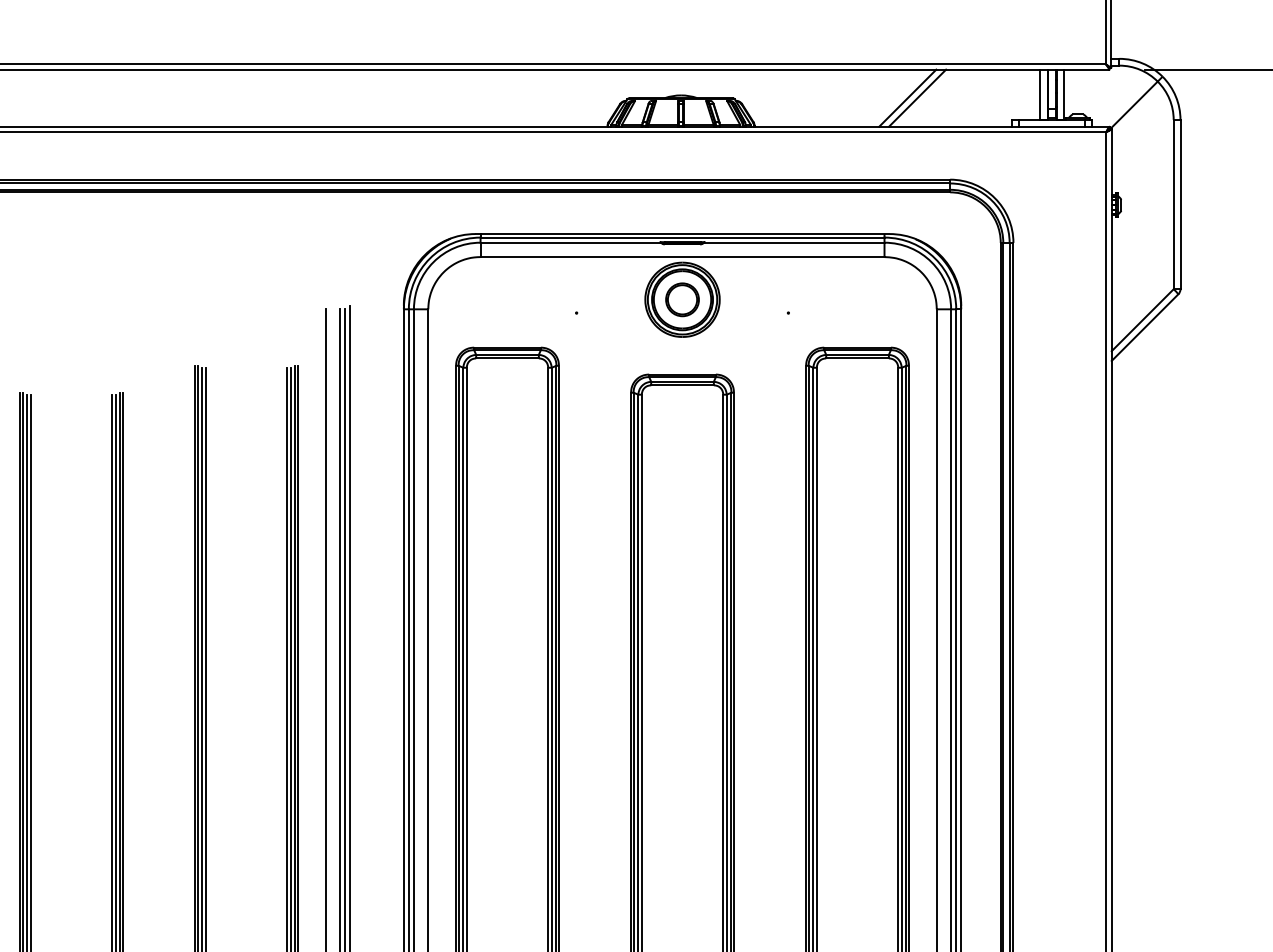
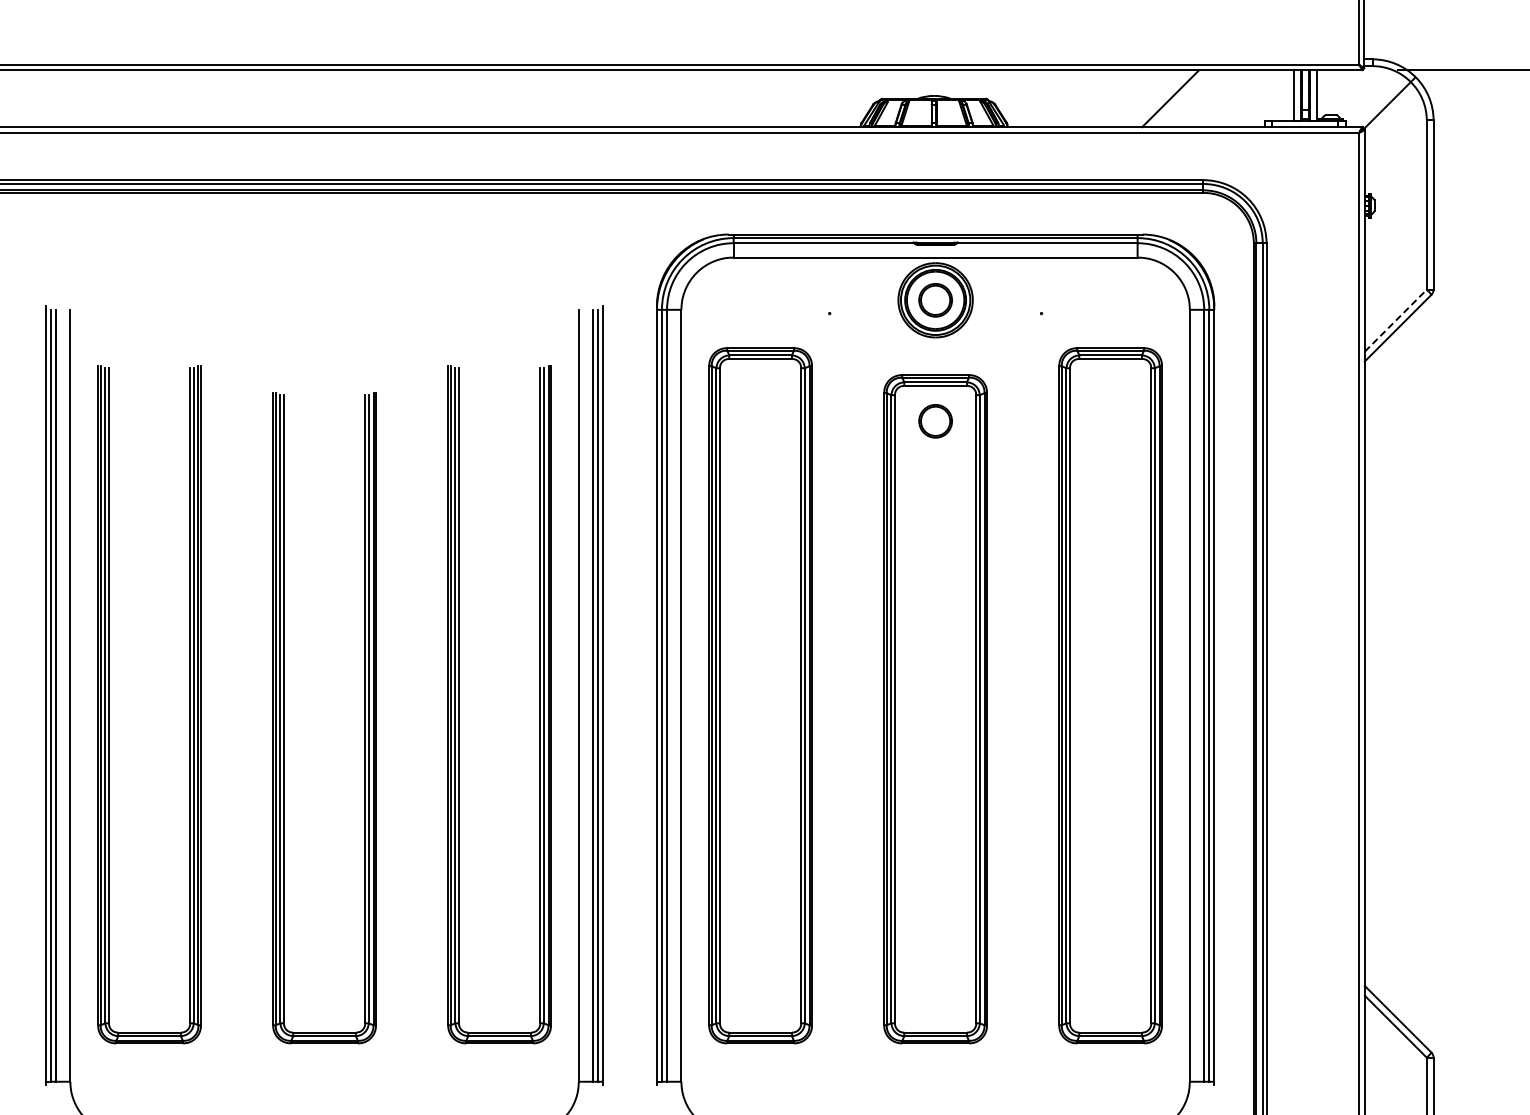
line: (907, 98) -> (1160, 98), removed
line: (1142, 320) -> (1395, 320), solid -> dashed
part: (682, 421) -> (935, 421), added

